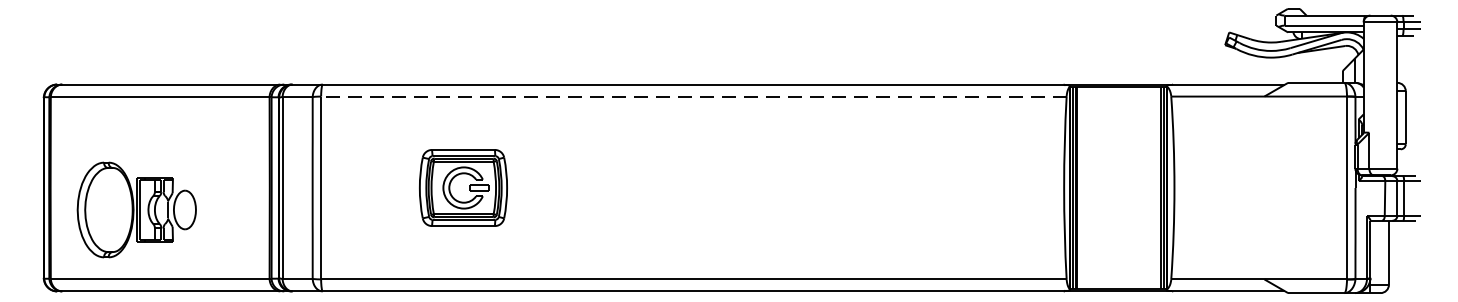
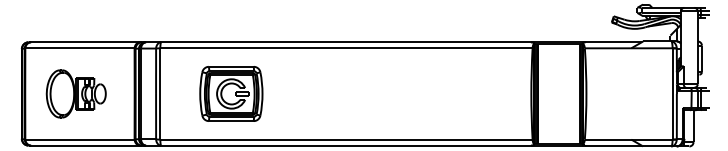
line: (691, 96) -> (345, 48), dashed -> solid
part: (463, 187) -> (231, 93), size x1.43
part: (135, 209) -> (75, 93), moved

